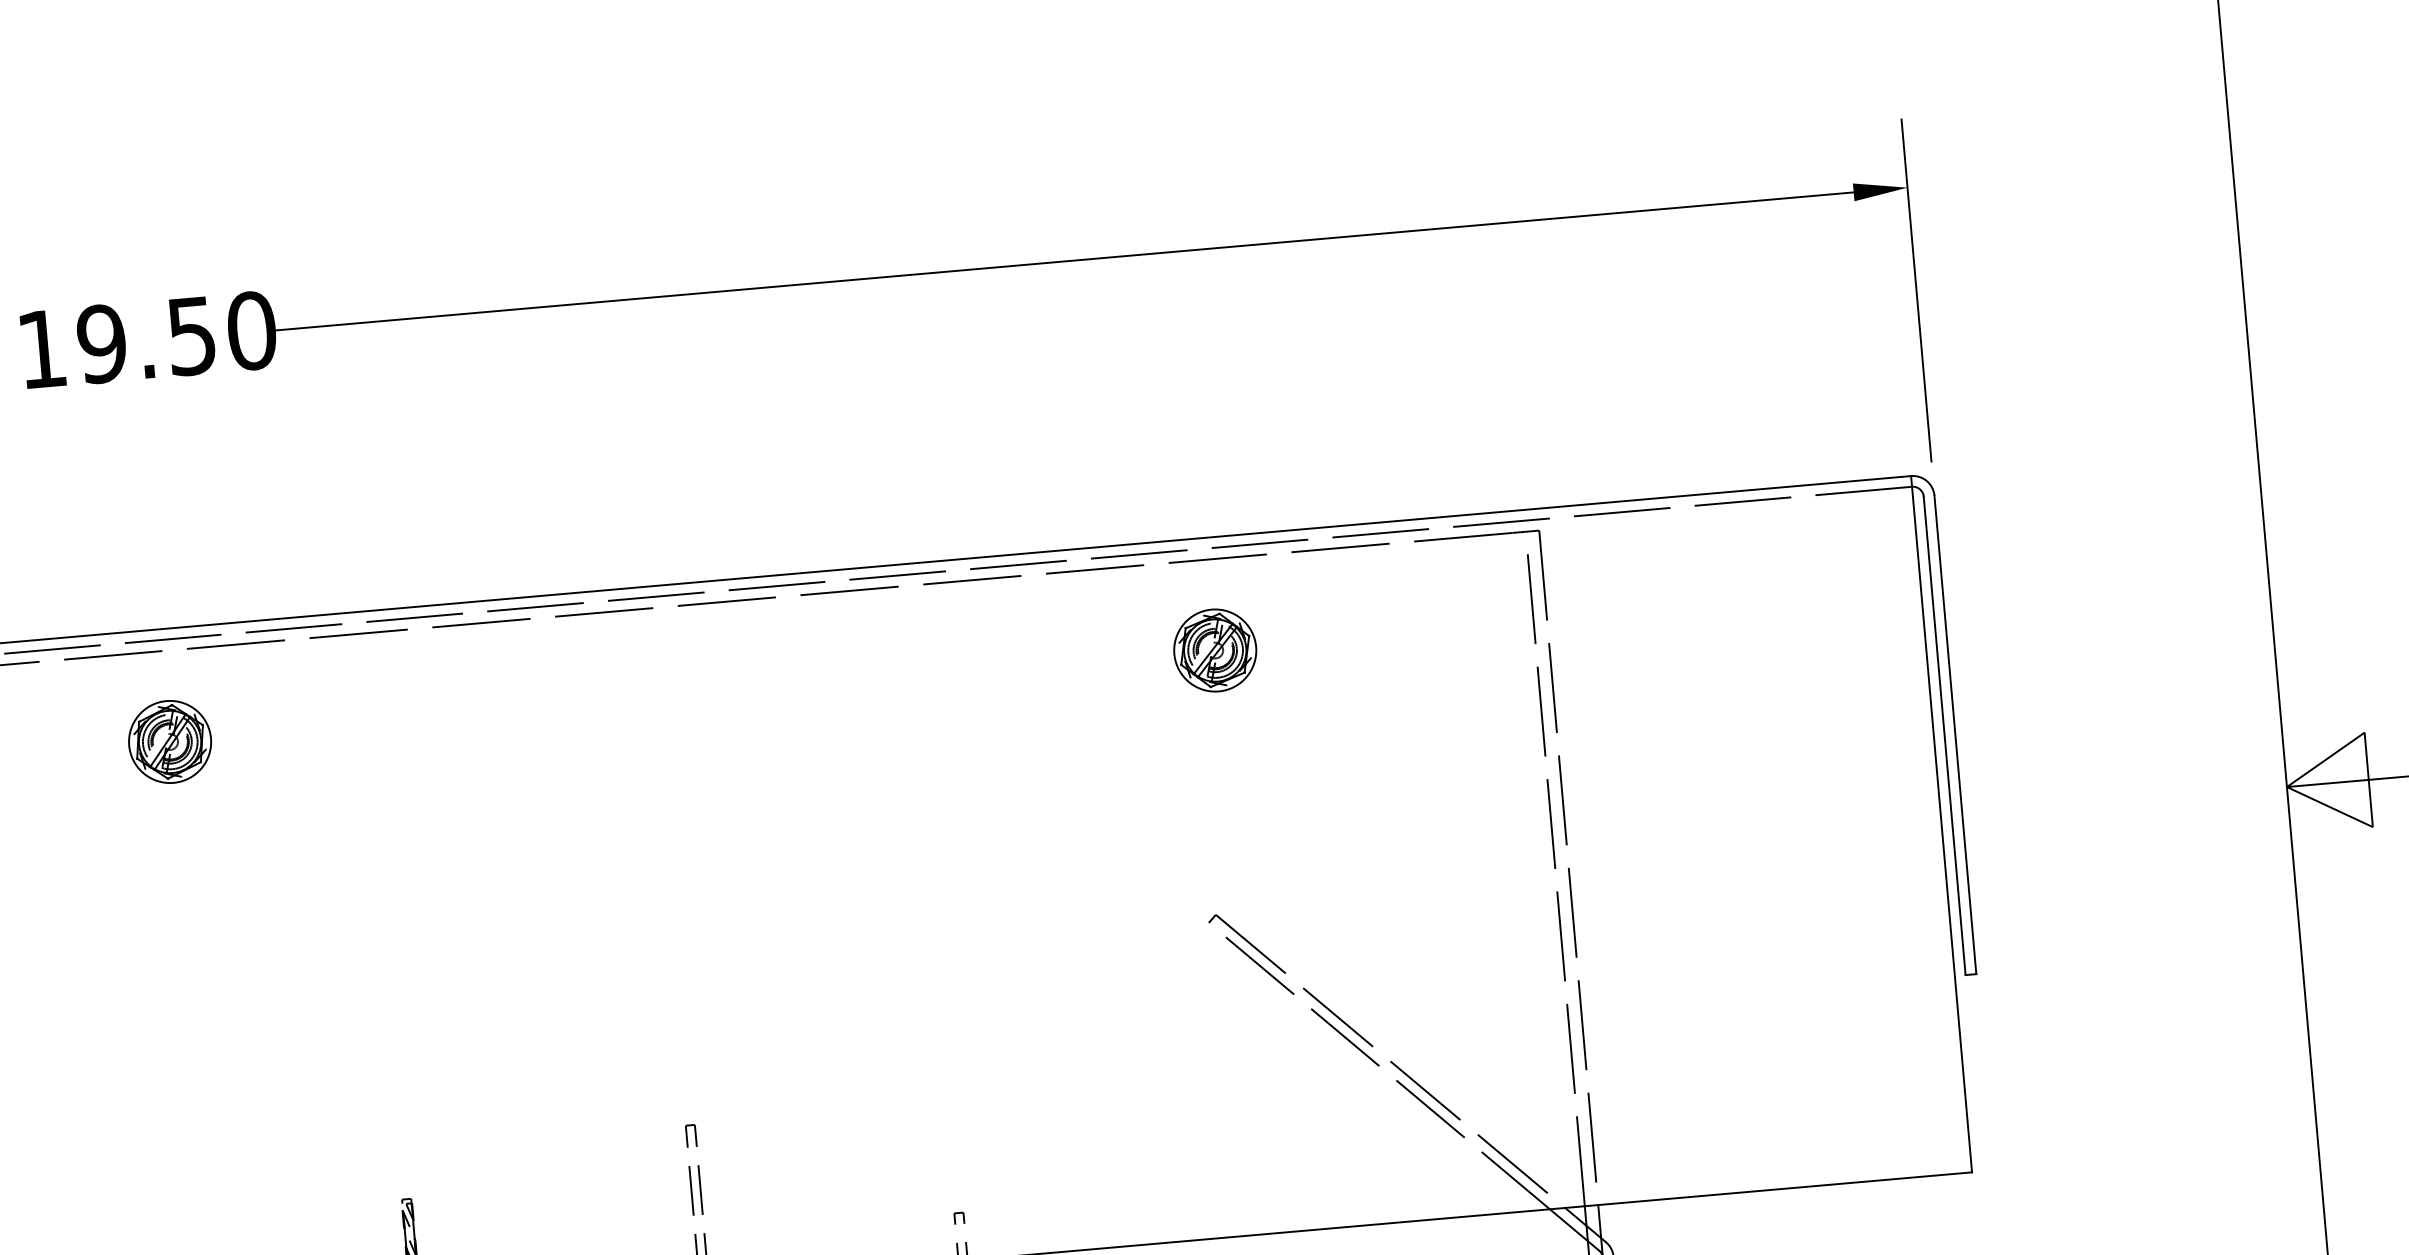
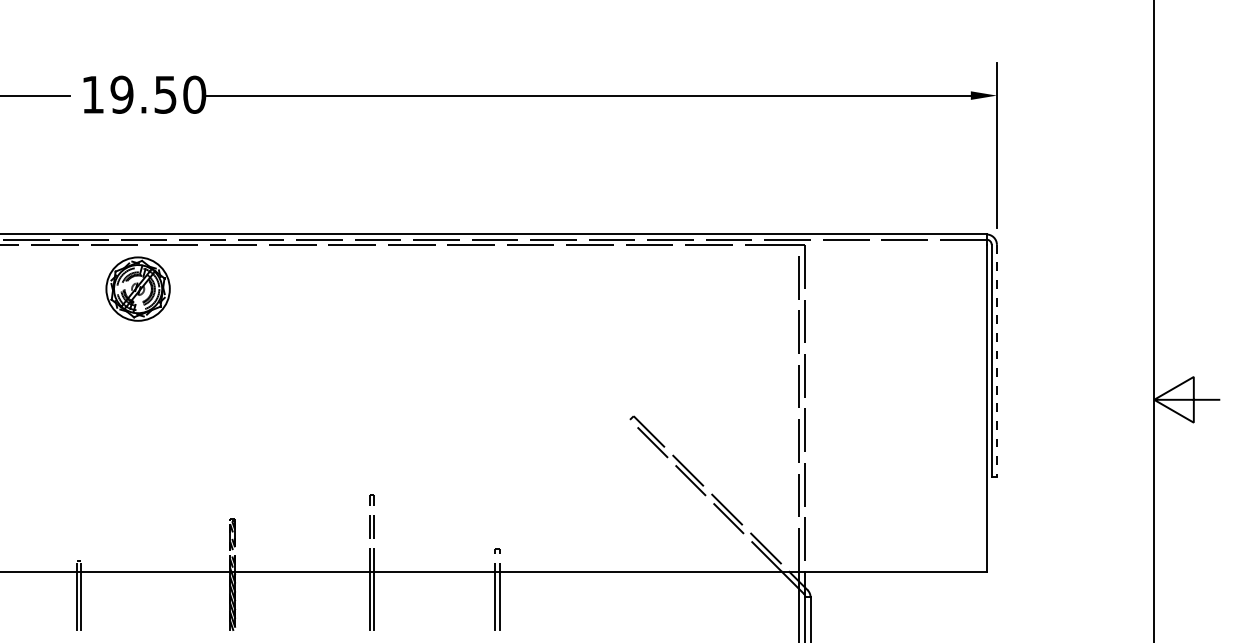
part: (1215, 649) -> (644, 288), removed
line: (1954, 734) -> (996, 360), solid -> dashed
part: (168, 740) -> (137, 288), size x1.6

